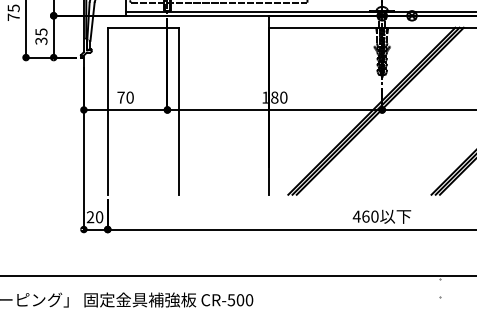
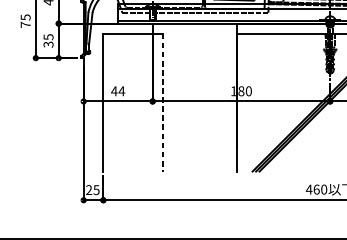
text: (125, 97) -> (118, 91), 70 -> 44
line: (179, 111) -> (162, 102), solid -> dashed
text: (99, 217) -> (96, 190), 20 -> 25

